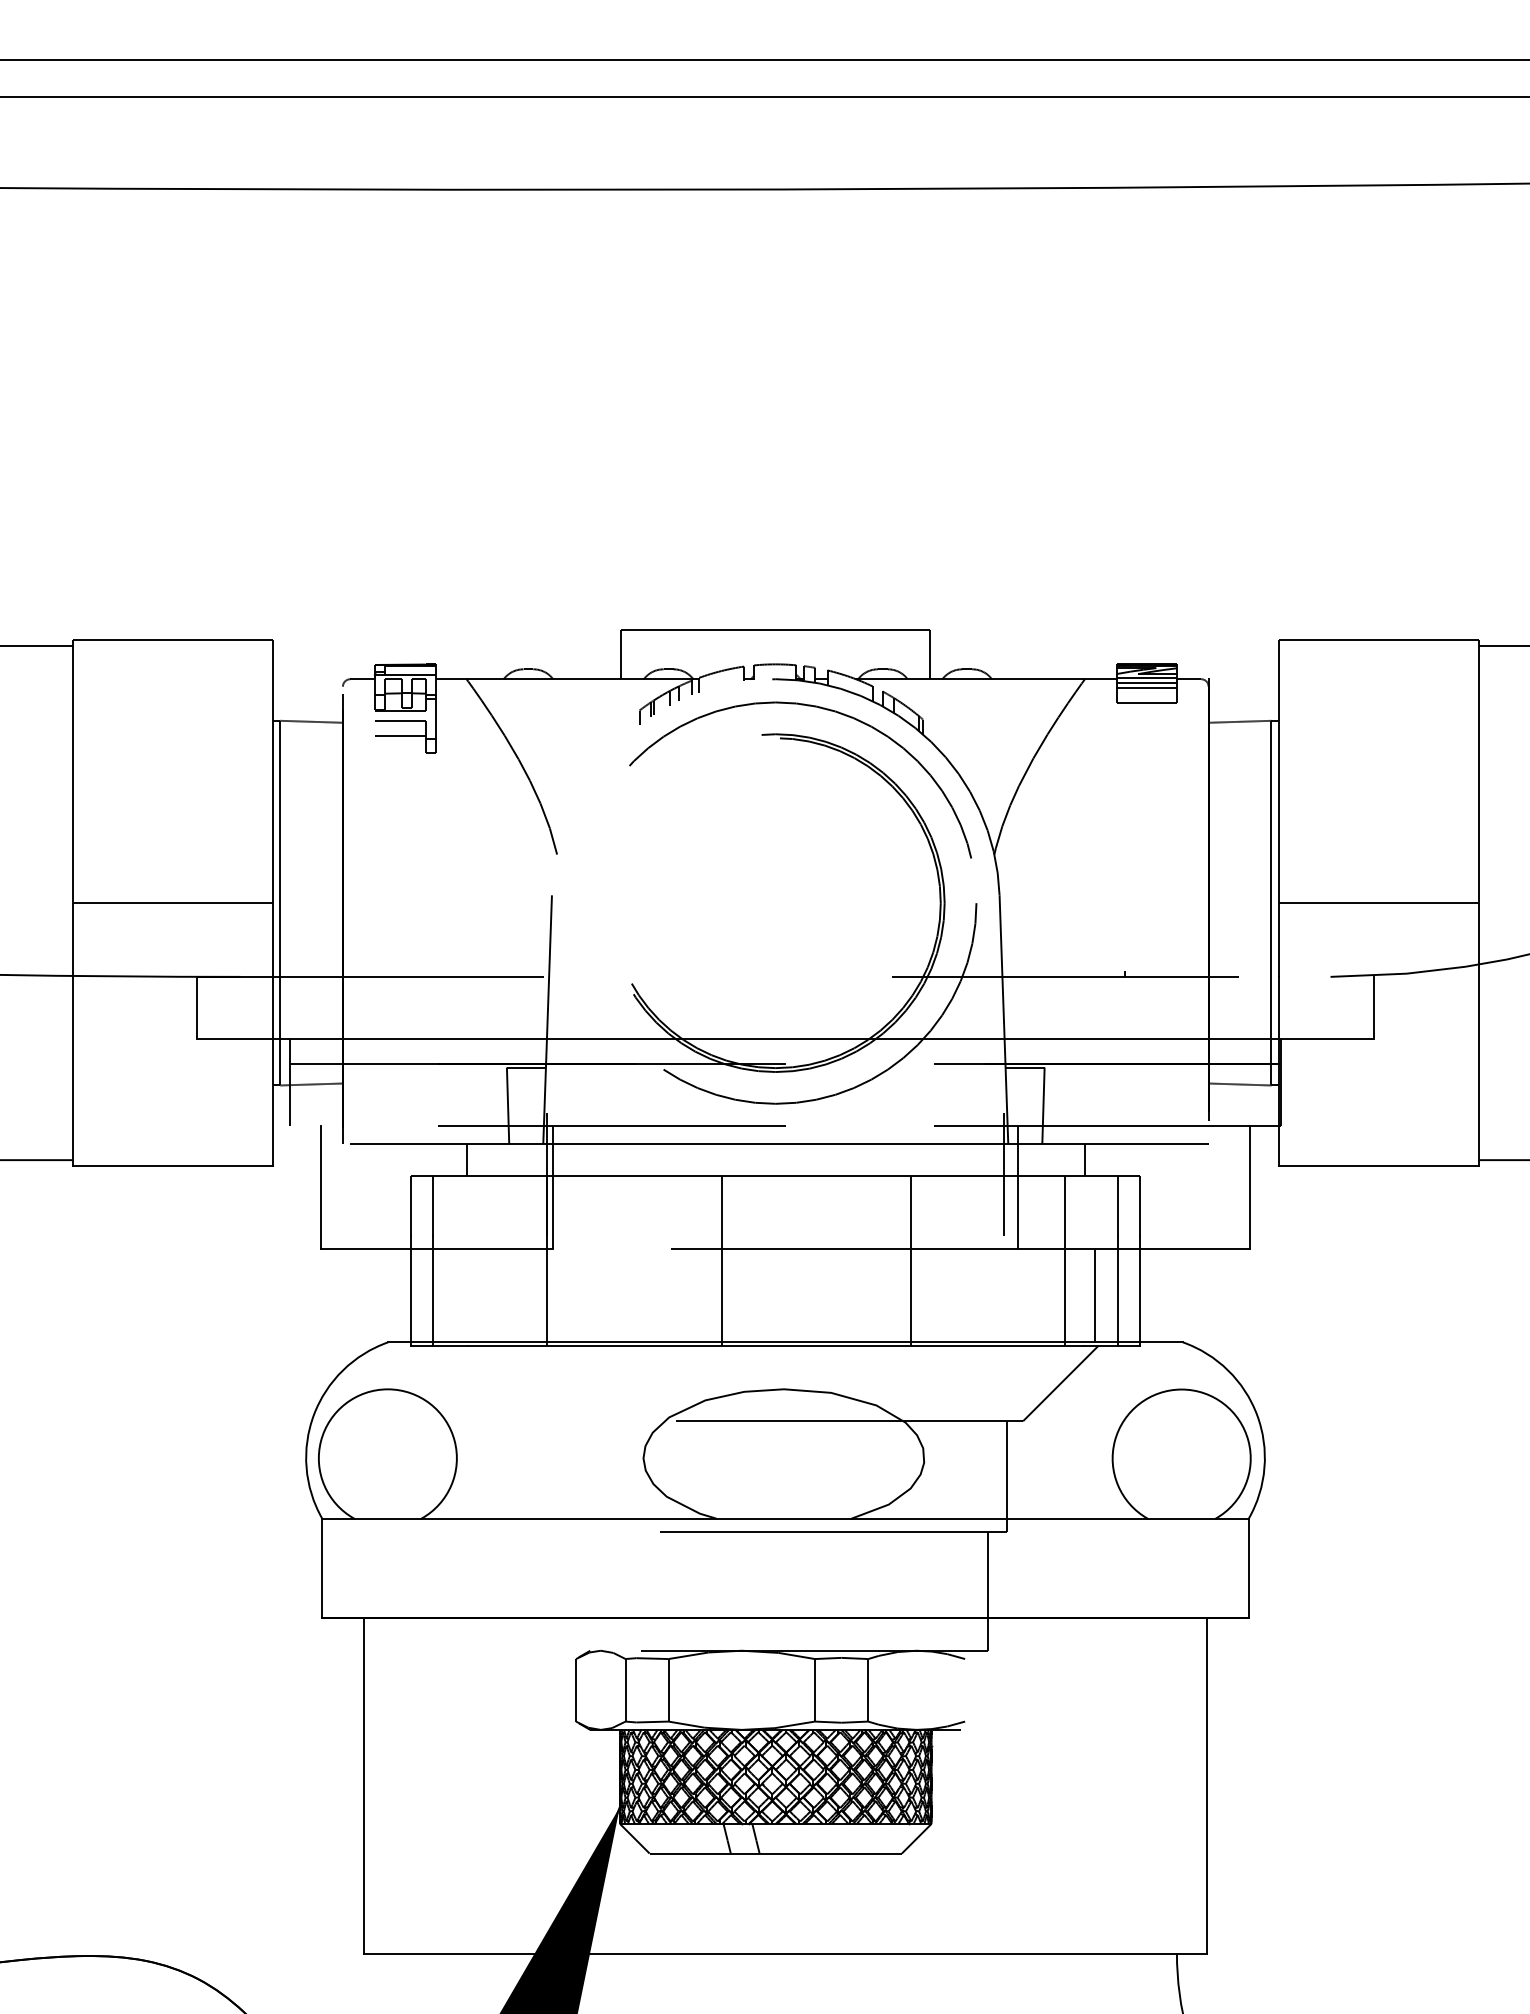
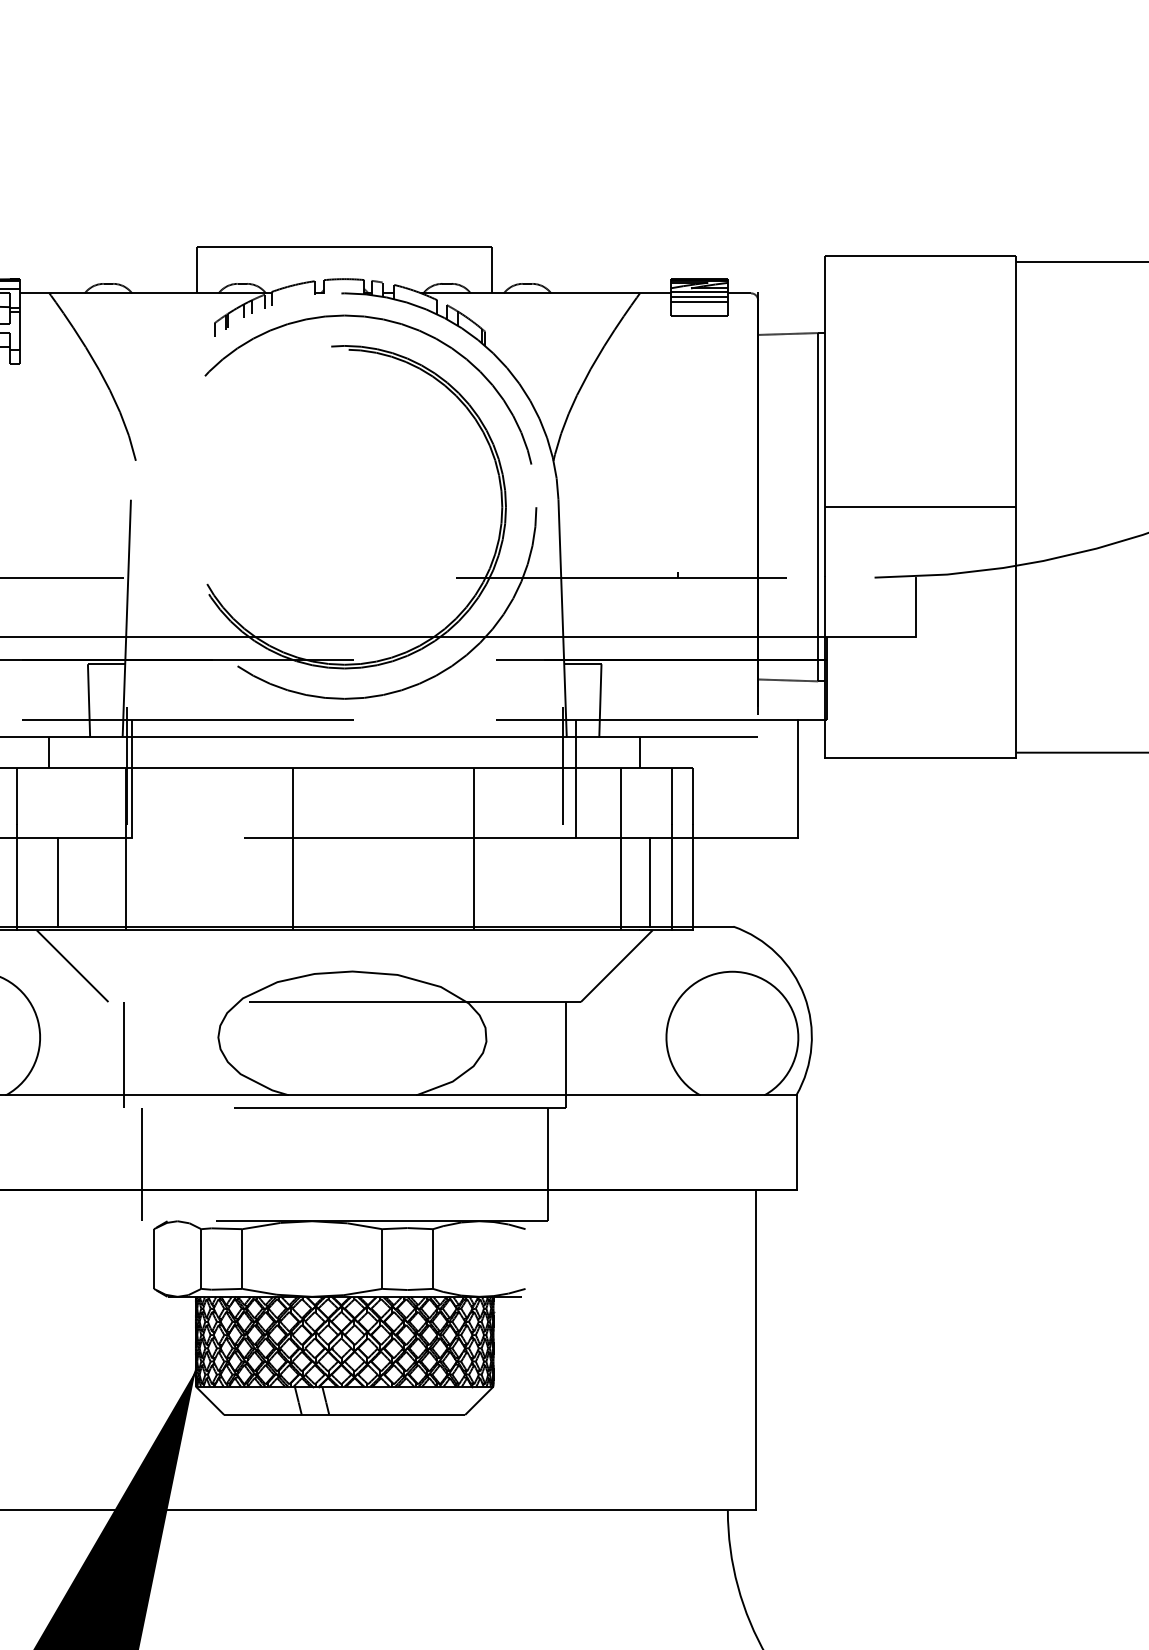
line: (475, 1295) -> (57, 881), added
line: (490, 1383) -> (72, 966), added
line: (544, 1476) -> (123, 1054), added
line: (563, 1591) -> (141, 1164), added

